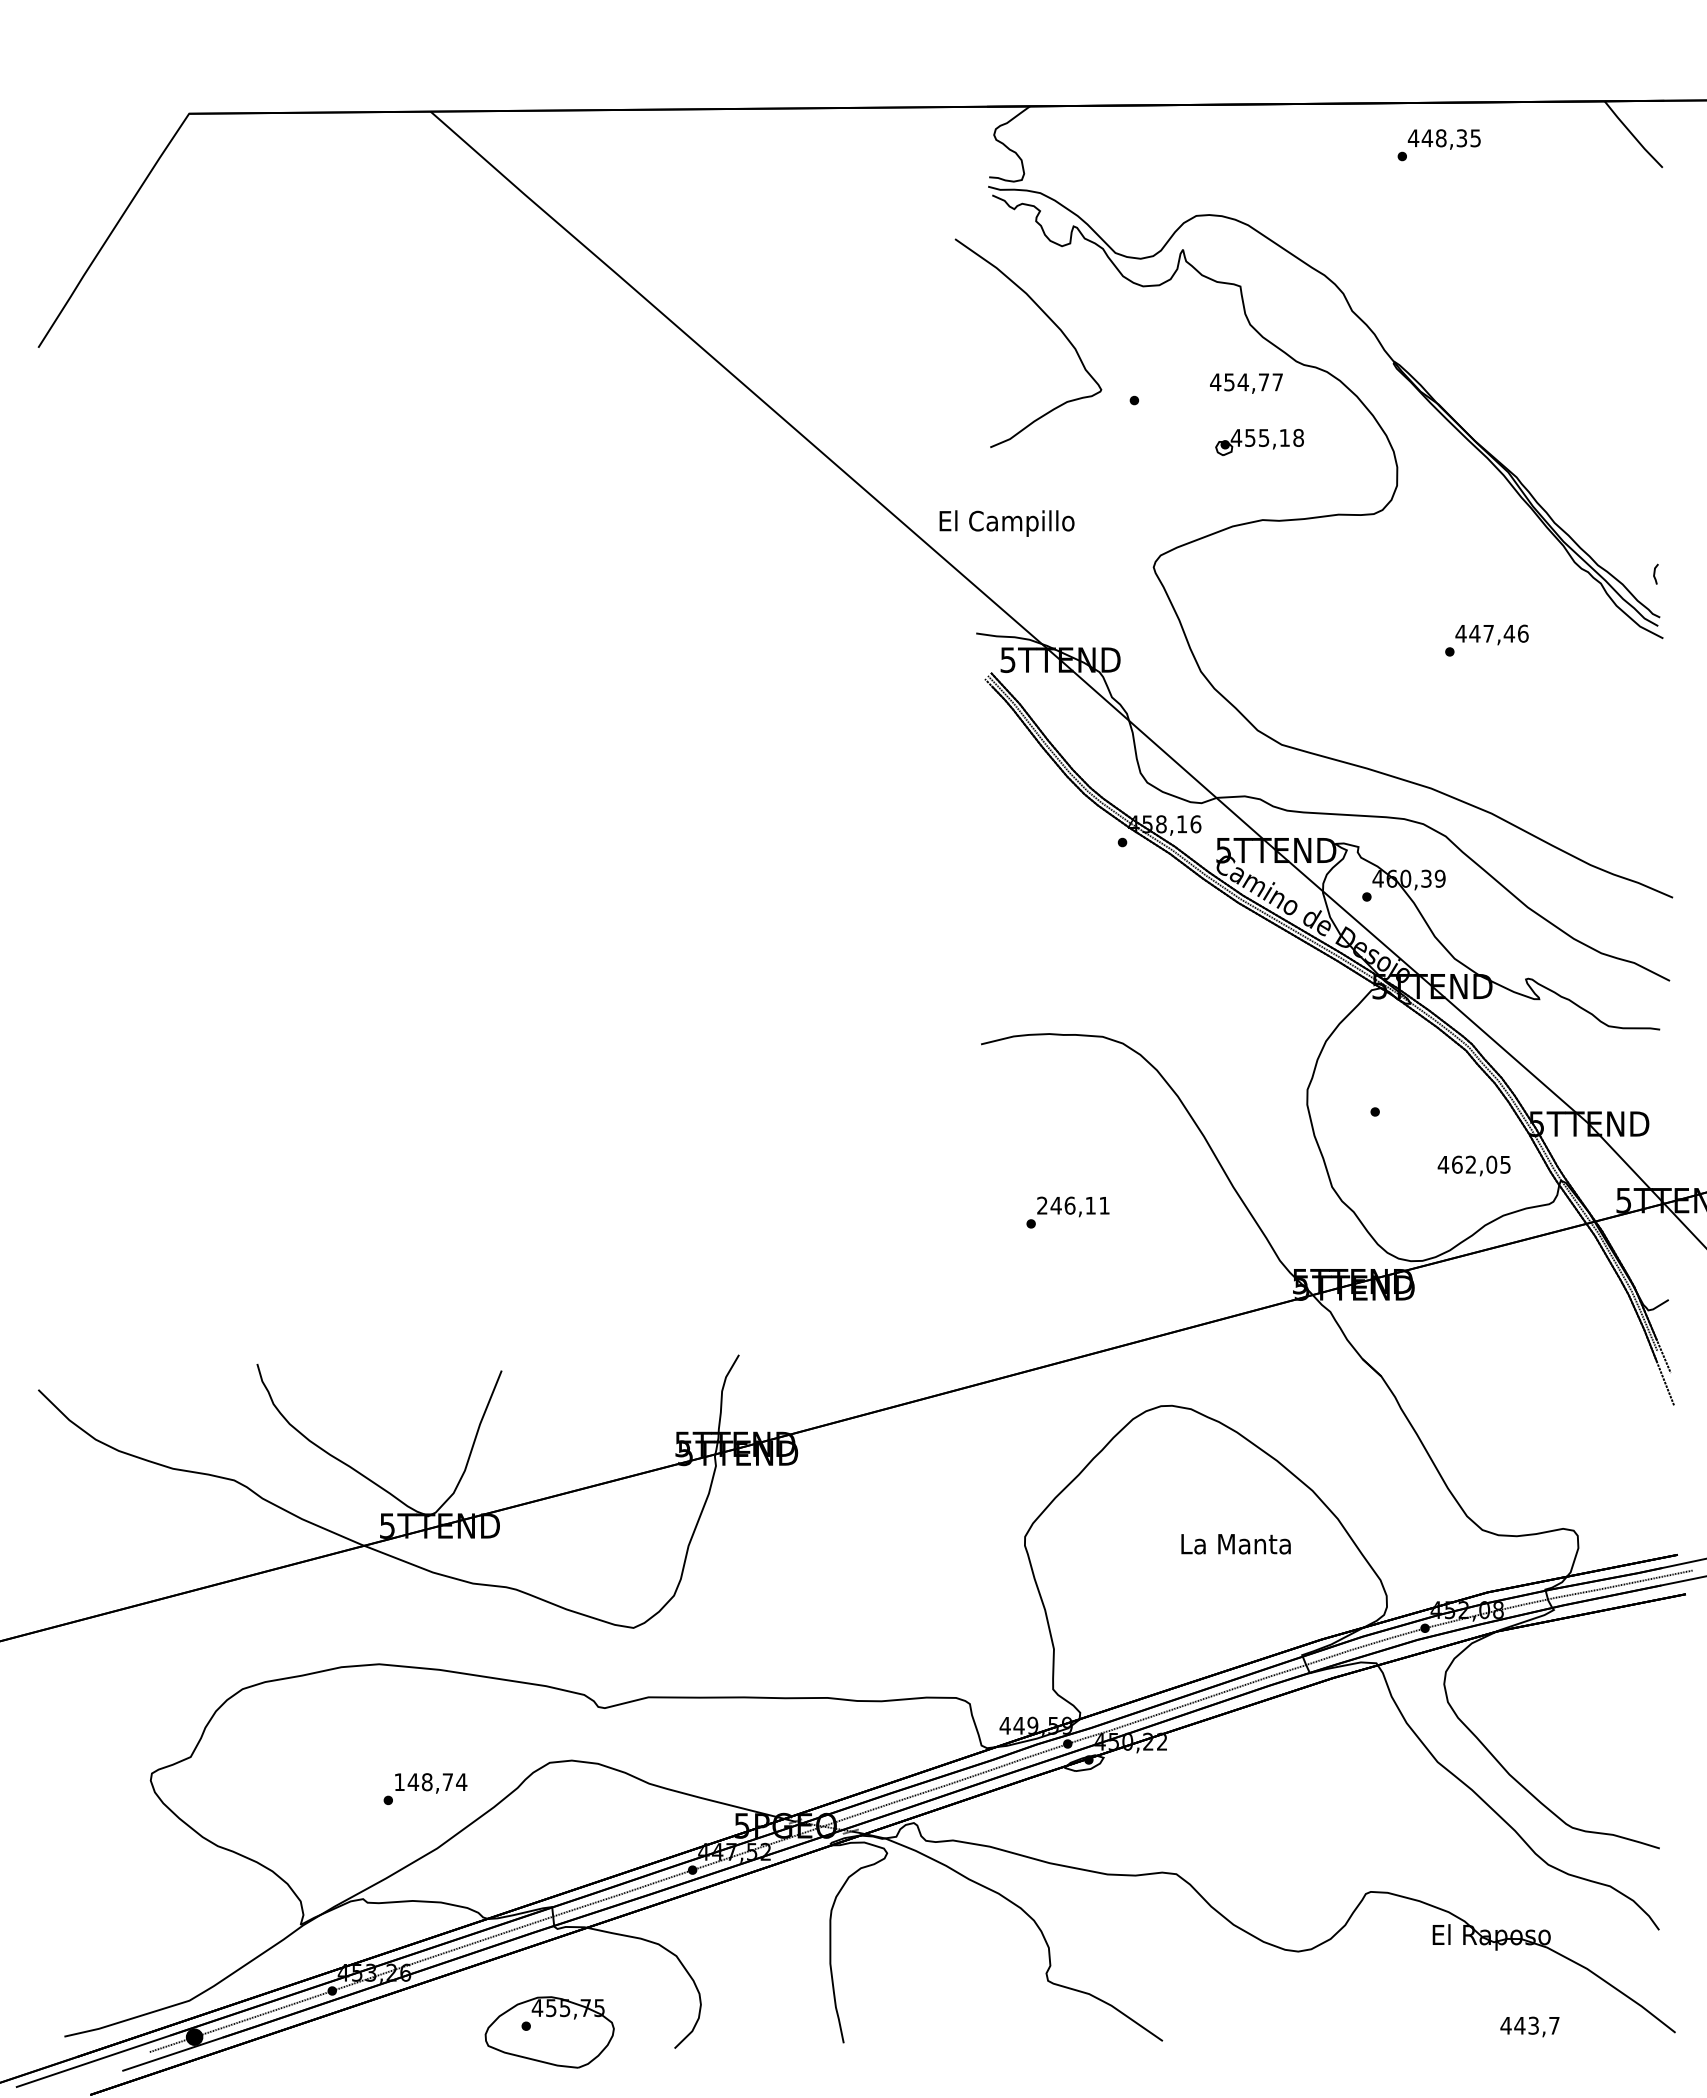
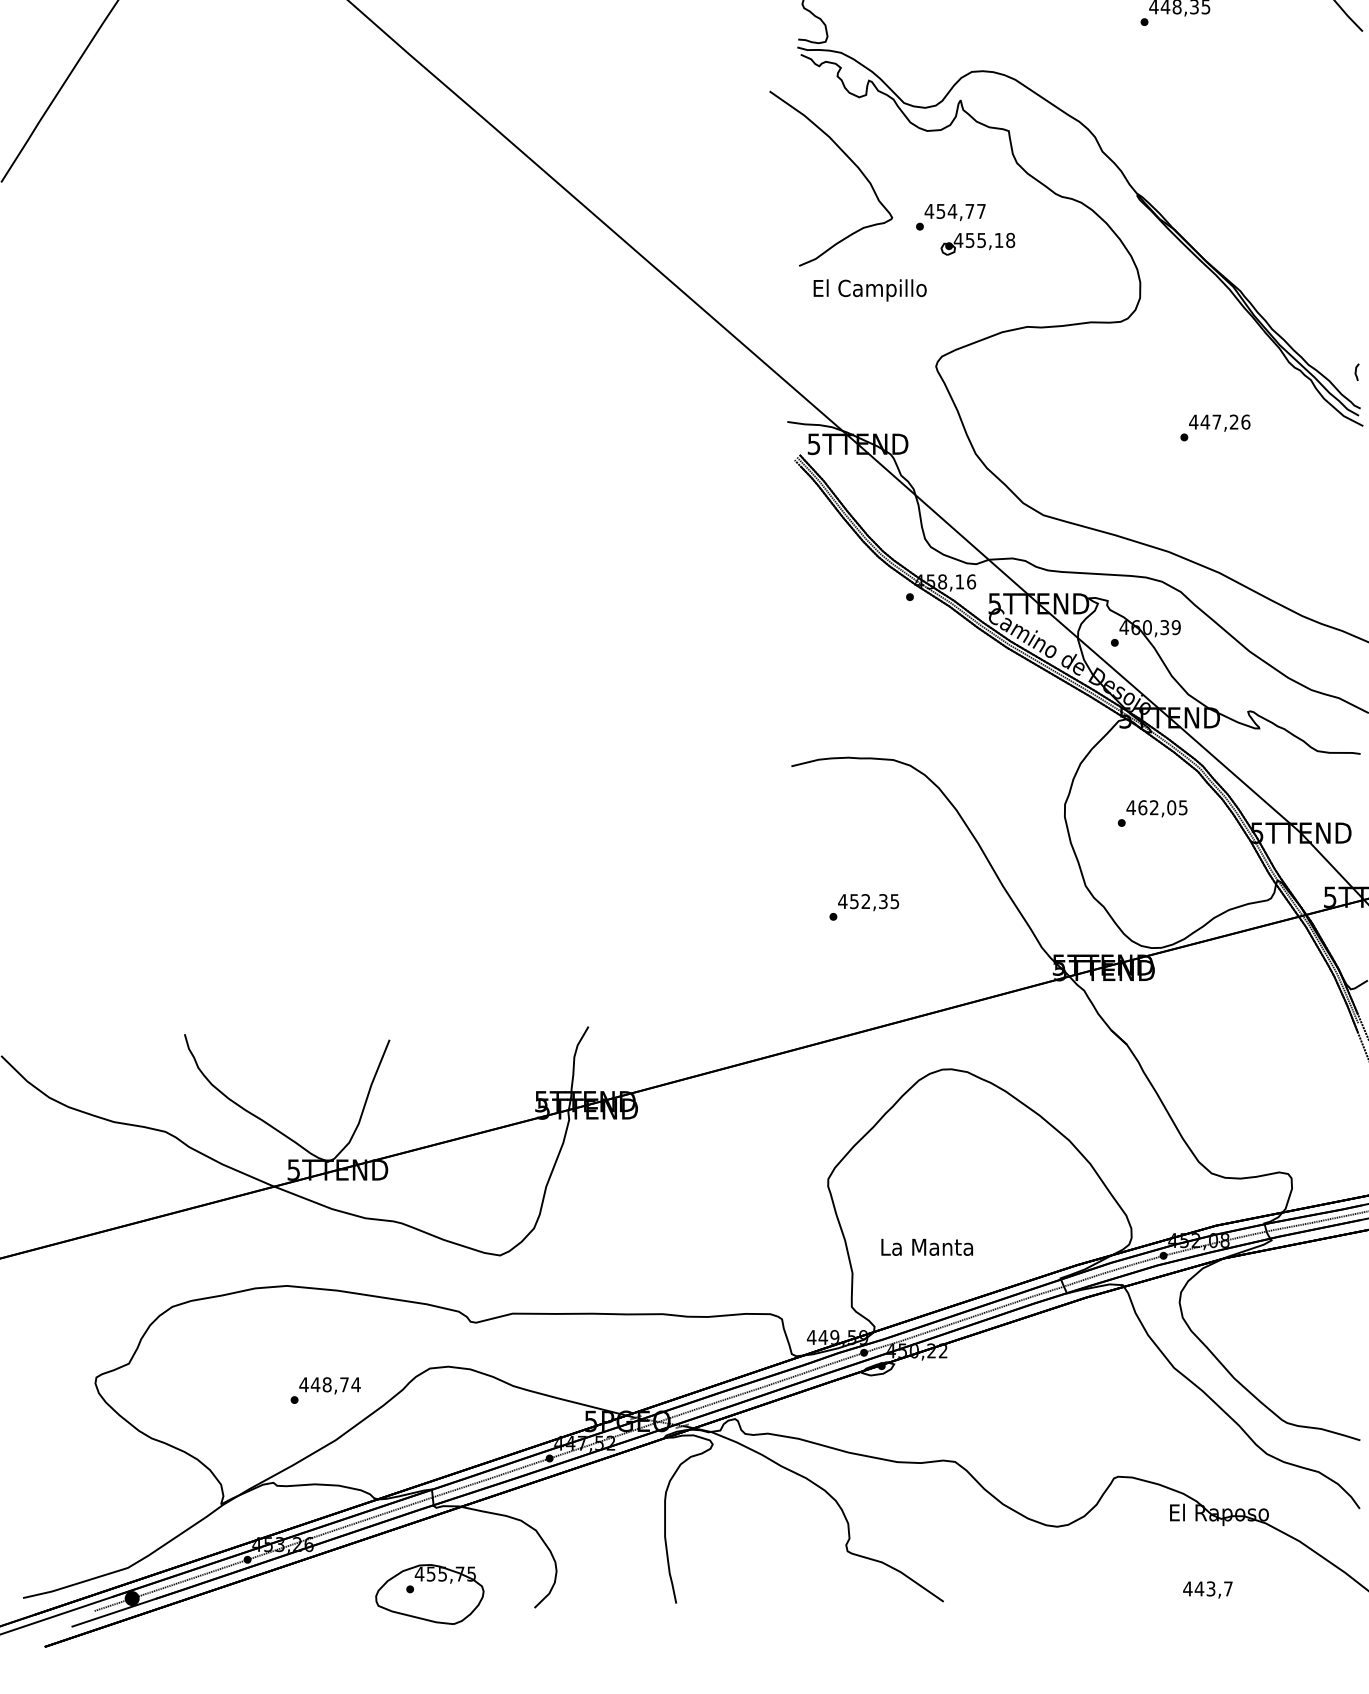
text: (1246, 383) -> (955, 212), moved
part: (1259, 442) -> (977, 244), moved
text: (1006, 523) -> (869, 290), moved
text: (1509, 633) -> (1234, 421), 447,46 -> 447,26
text: (1473, 1165) -> (1156, 808), moved
text: (1072, 1205) -> (868, 901), 246,11 -> 452,35
text: (1235, 1544) -> (926, 1247), moved
text: (399, 1781) -> (303, 1384), 148,74 -> 448,74
text: (1529, 2026) -> (1207, 1589), moved

